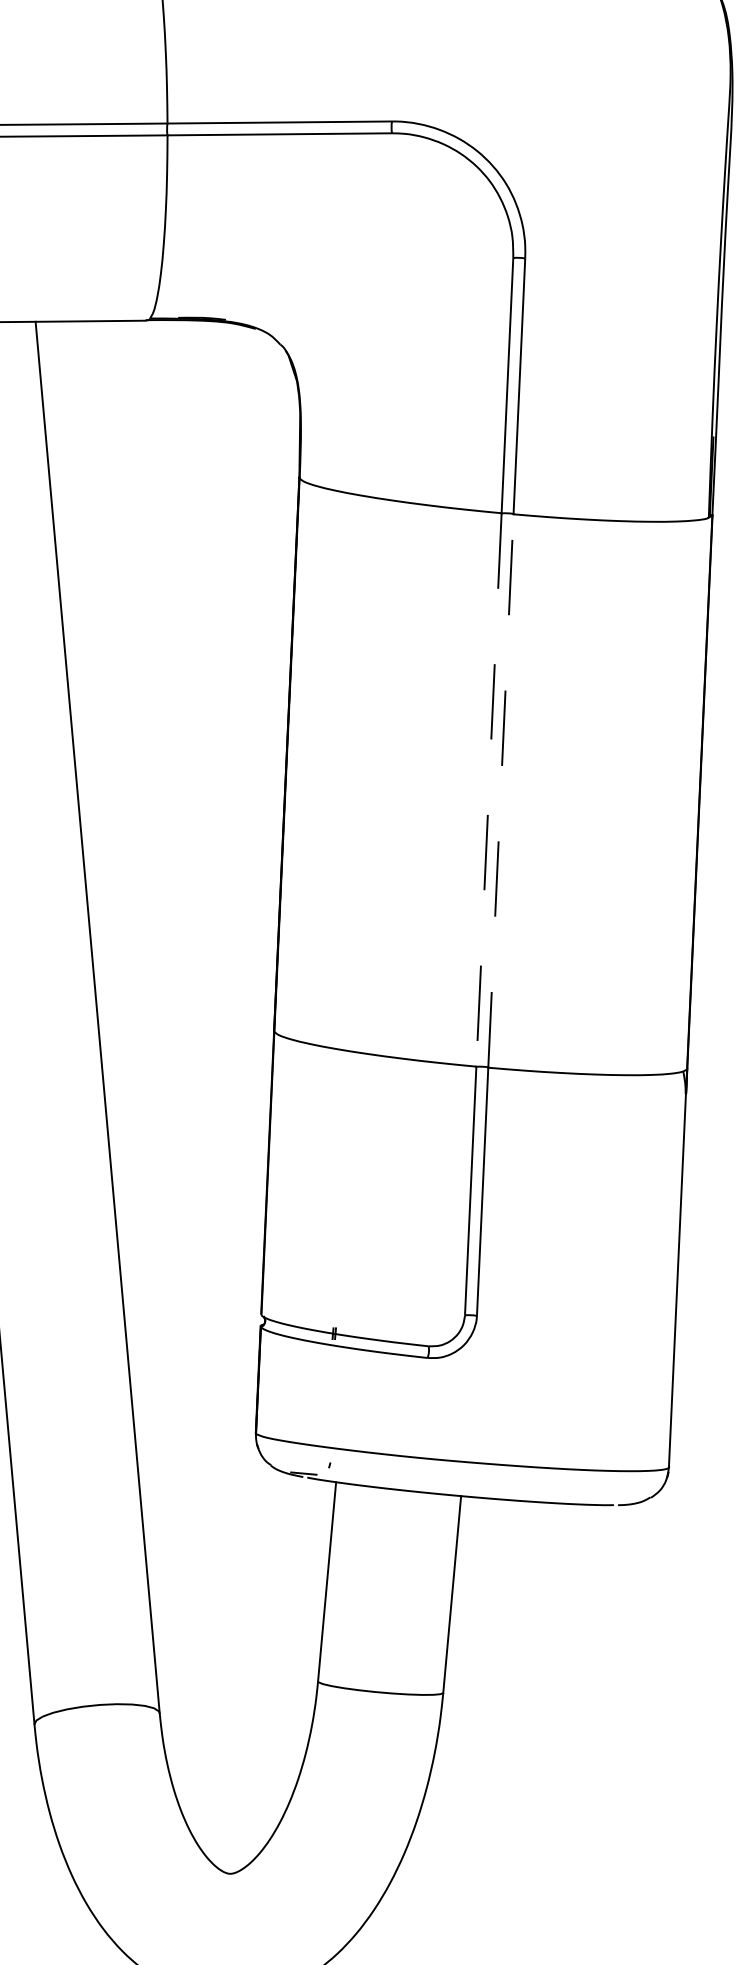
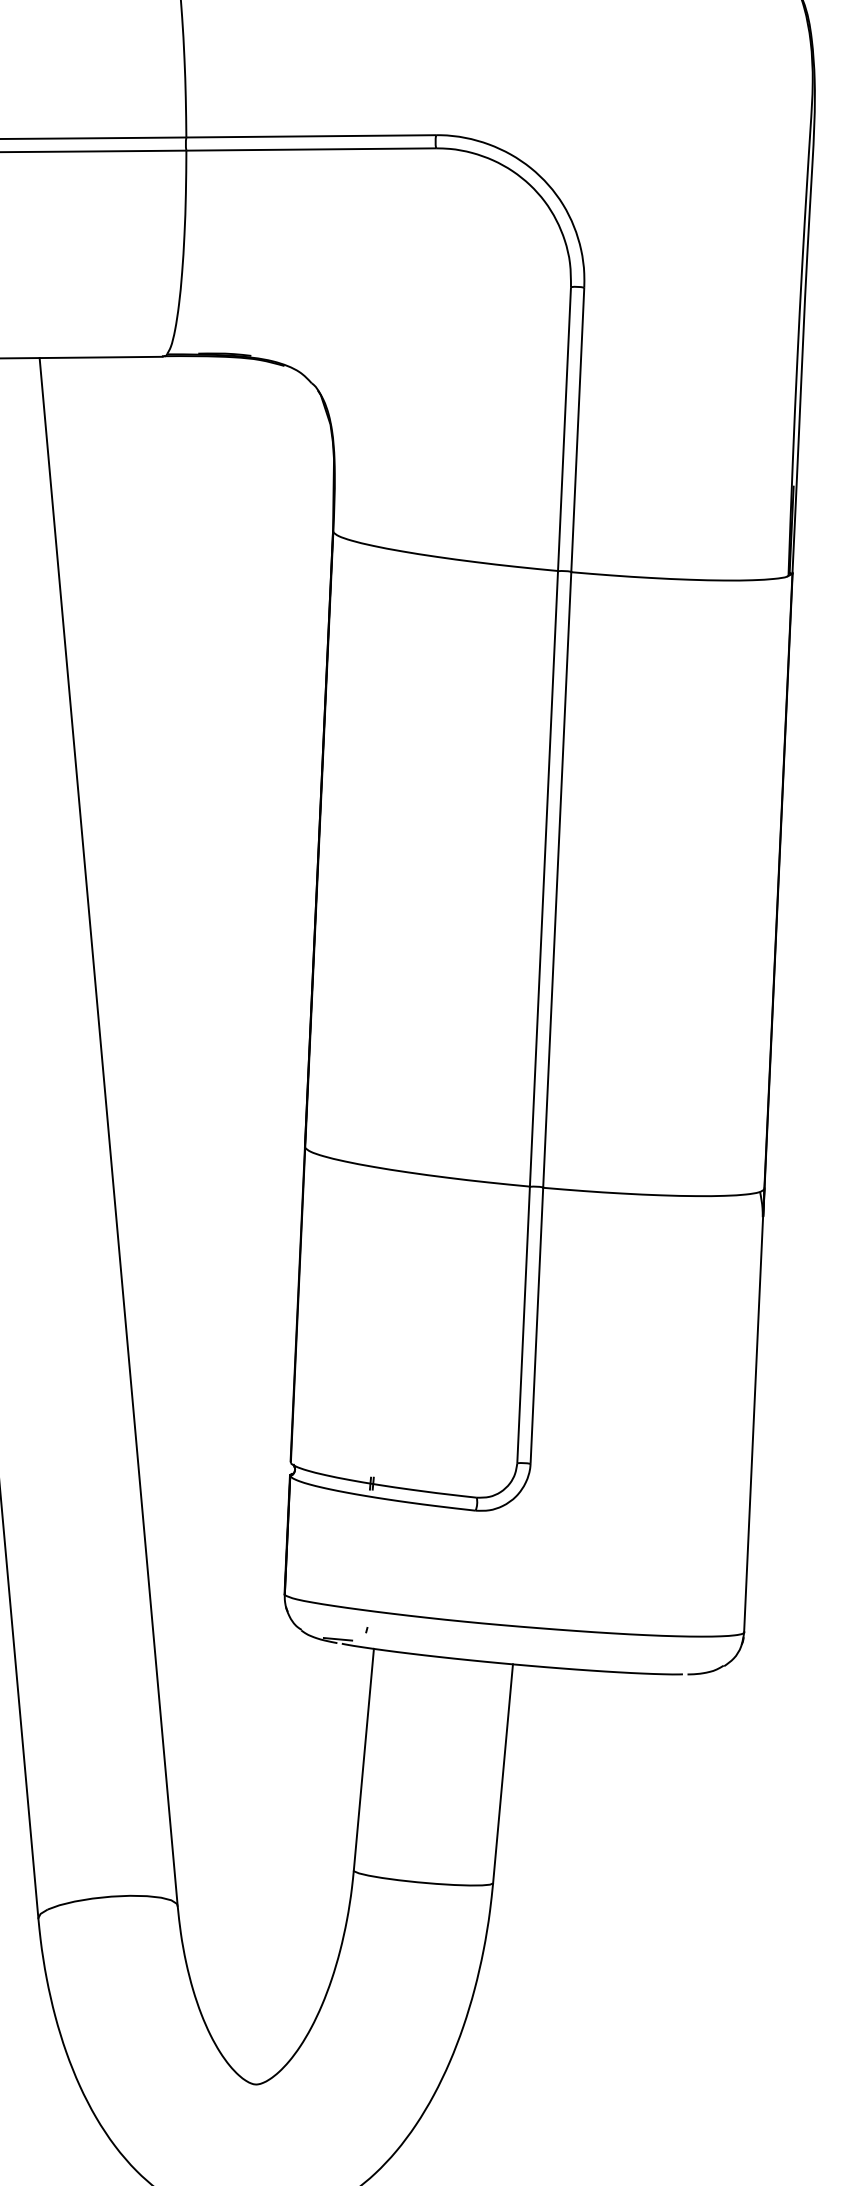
line: (488, 790) -> (543, 879), dashed -> solid
line: (500, 790) -> (556, 879), dashed -> solid

